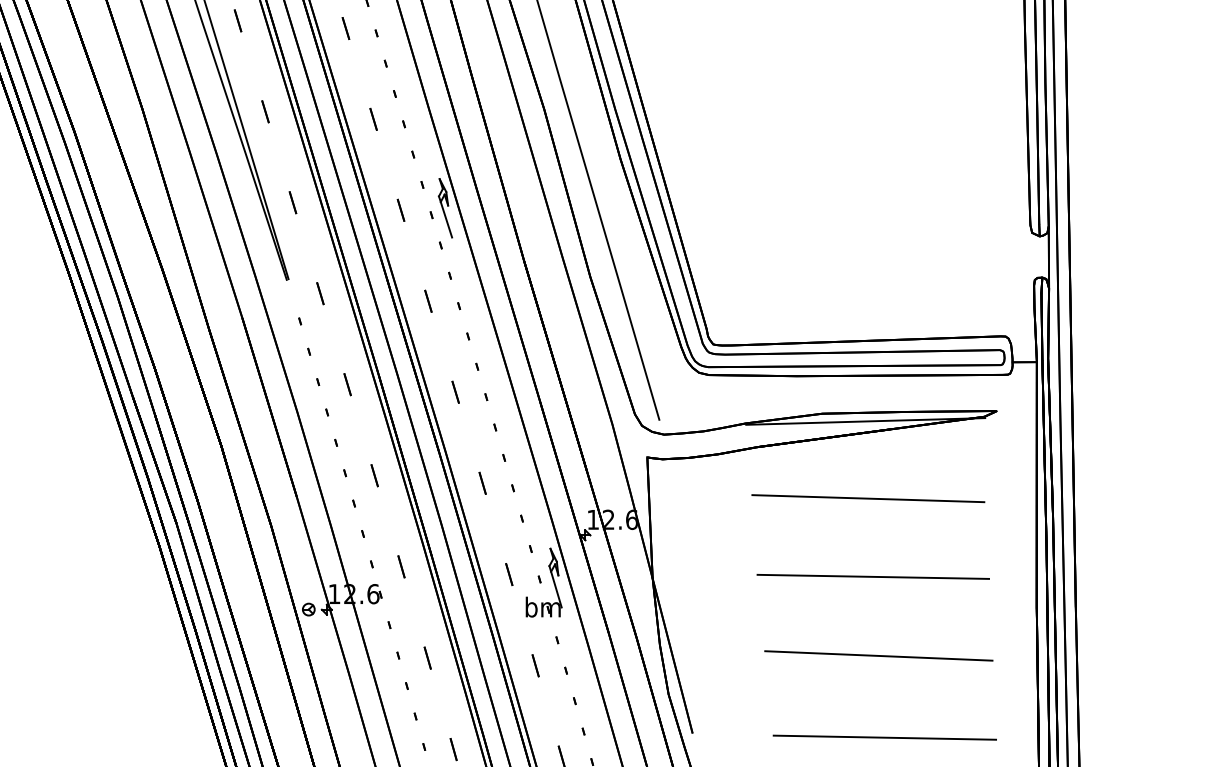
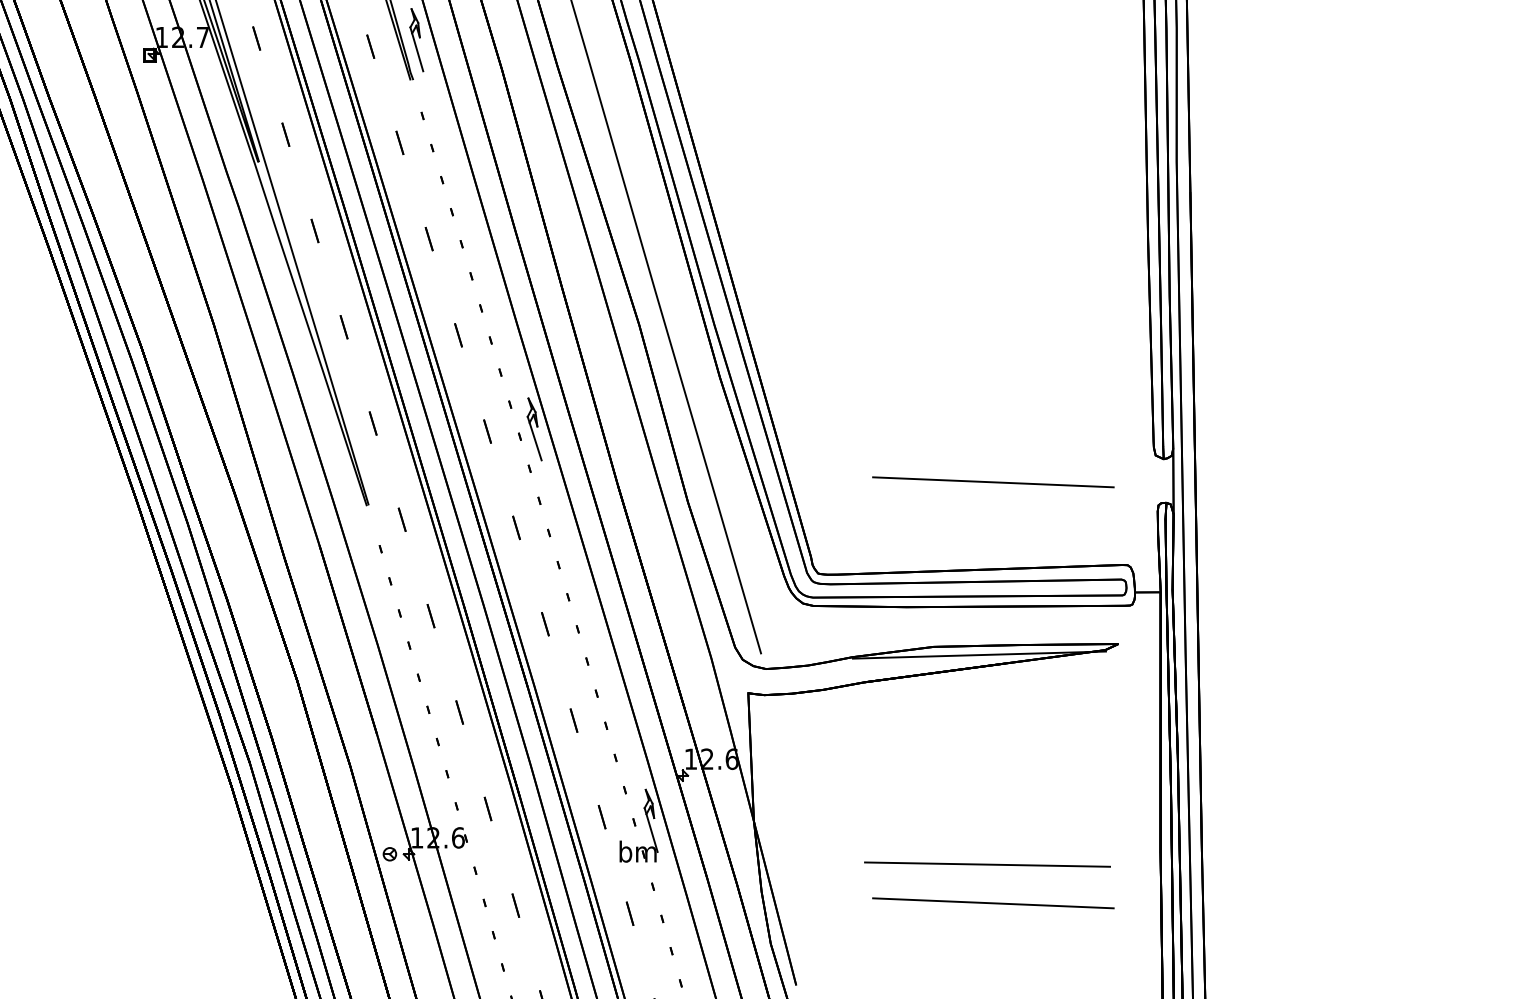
line: (878, 258) -> (993, 482), added
line: (867, 498) -> (981, 736), removed
line: (873, 576) -> (987, 864), moved
line: (884, 737) -> (999, 989), removed

